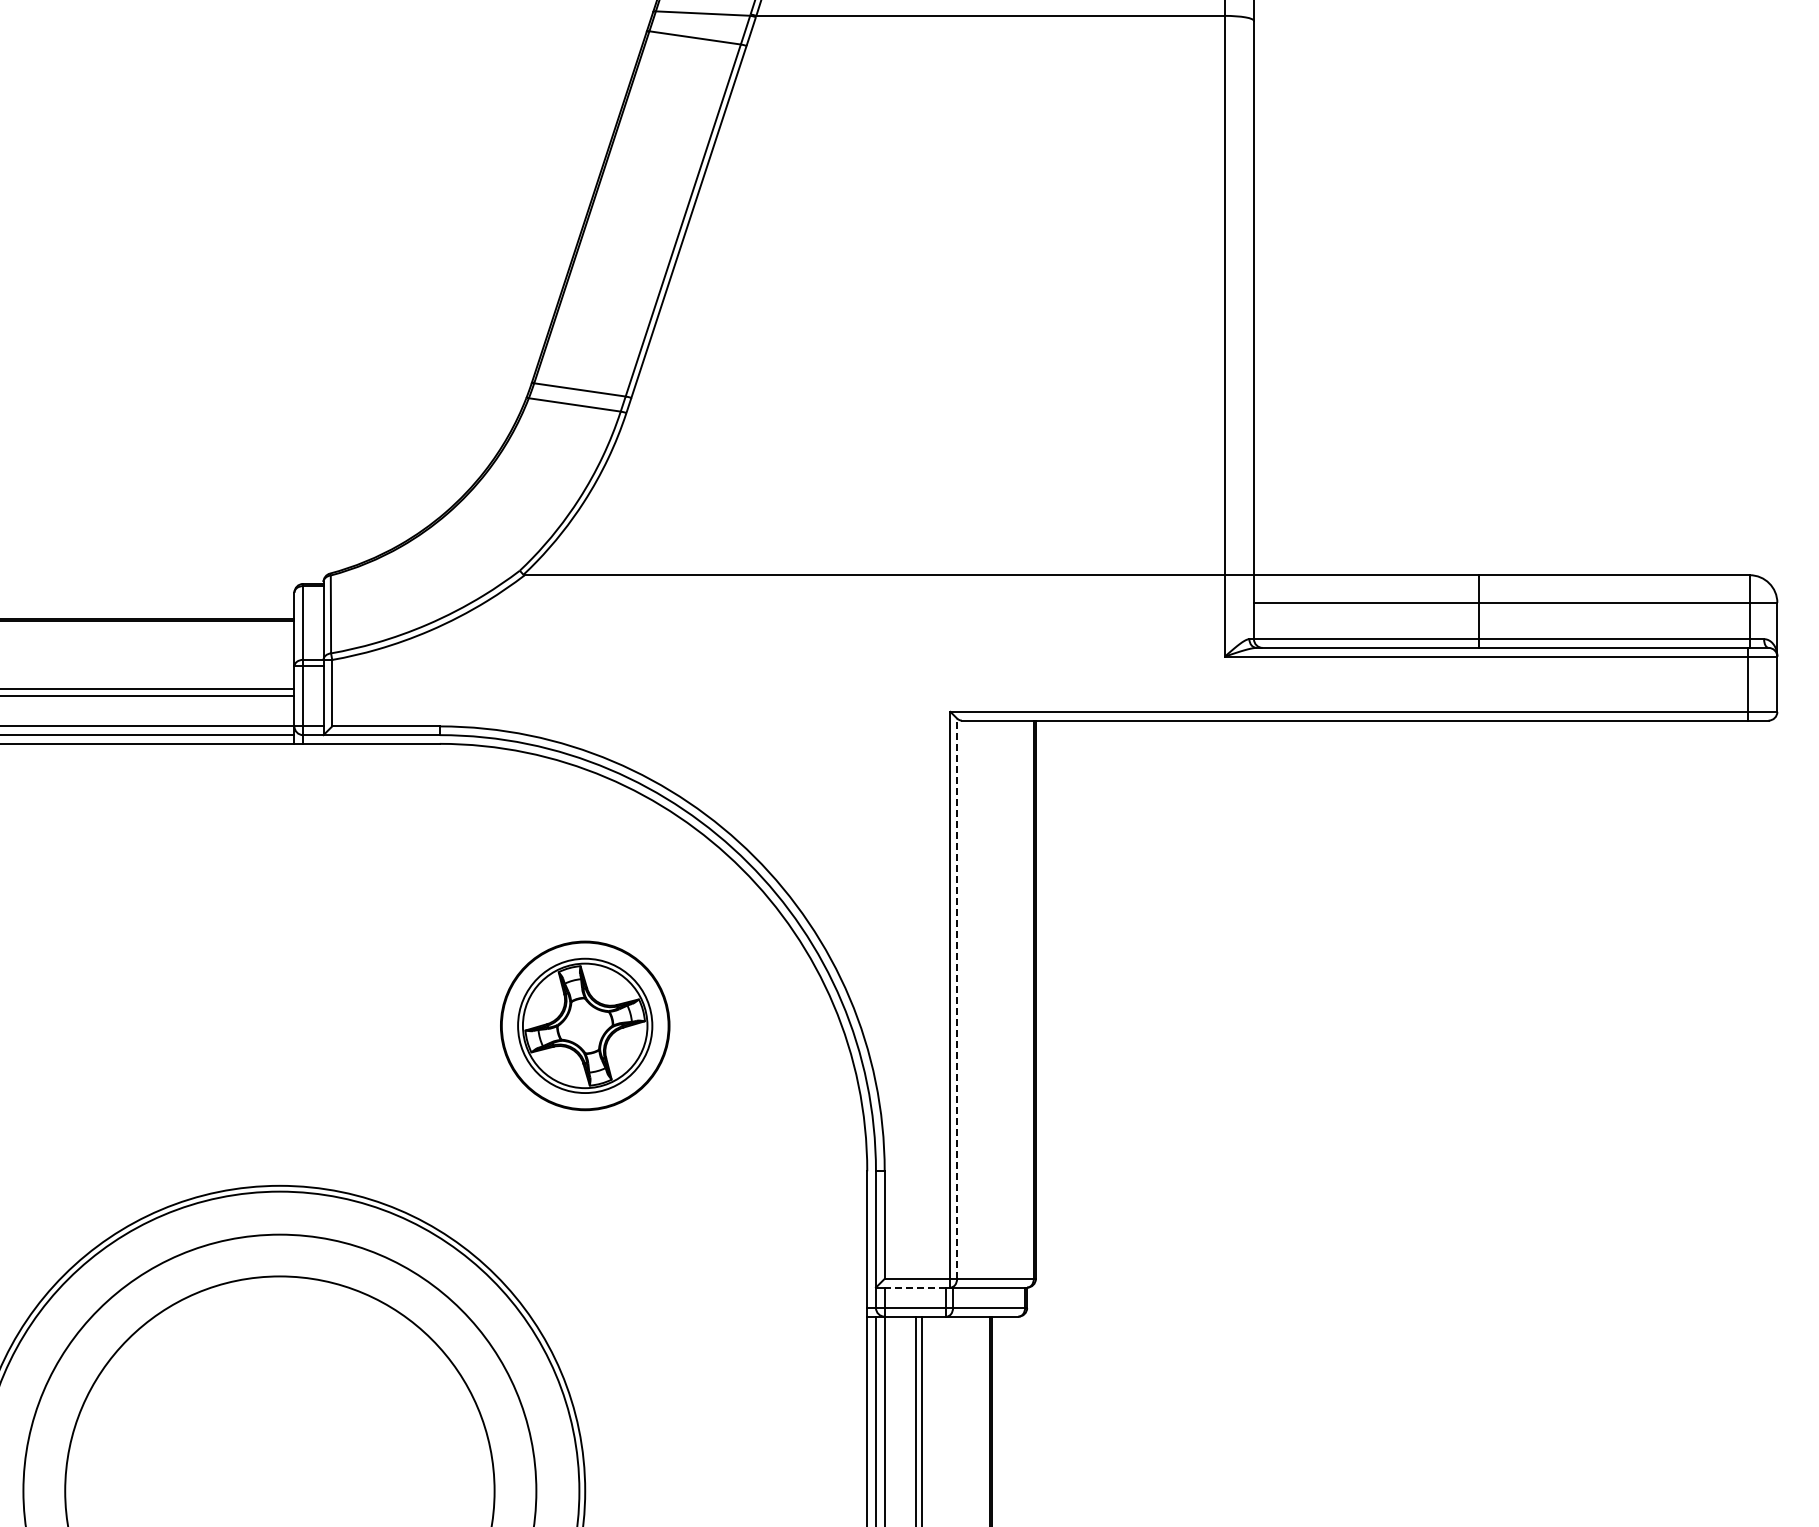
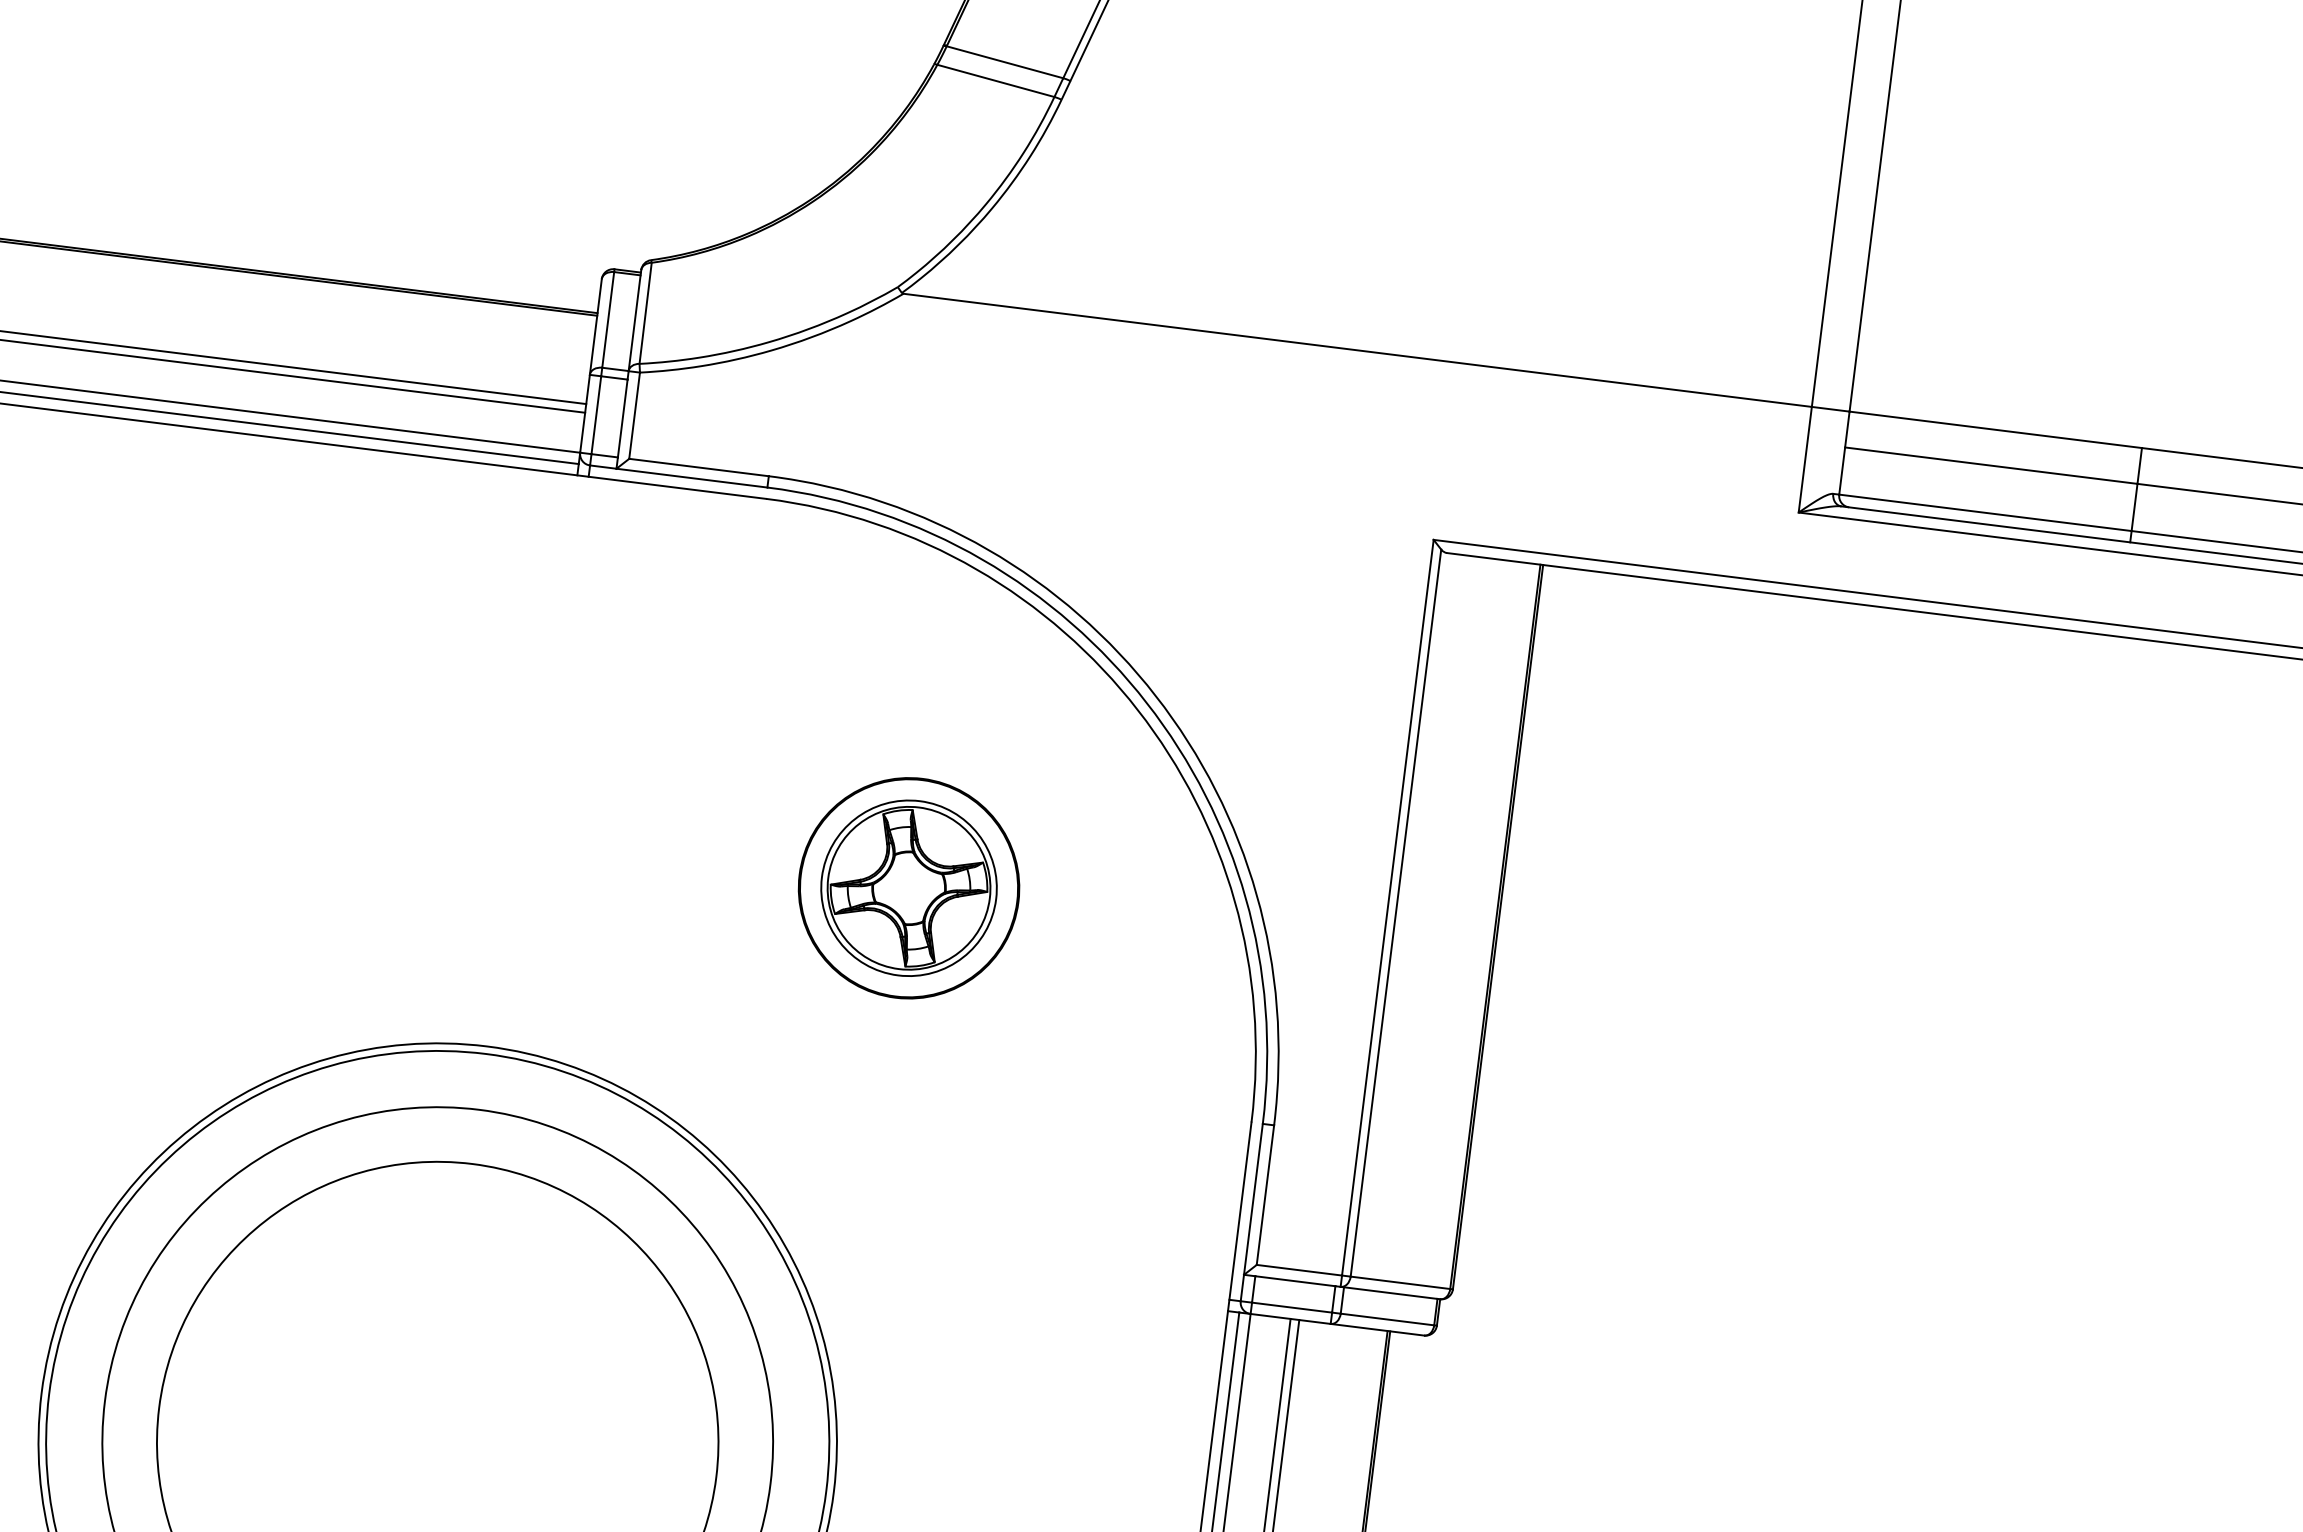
line: (957, 998) -> (1396, 912), dashed -> solid
line: (915, 1287) -> (1295, 1281), dashed -> solid

